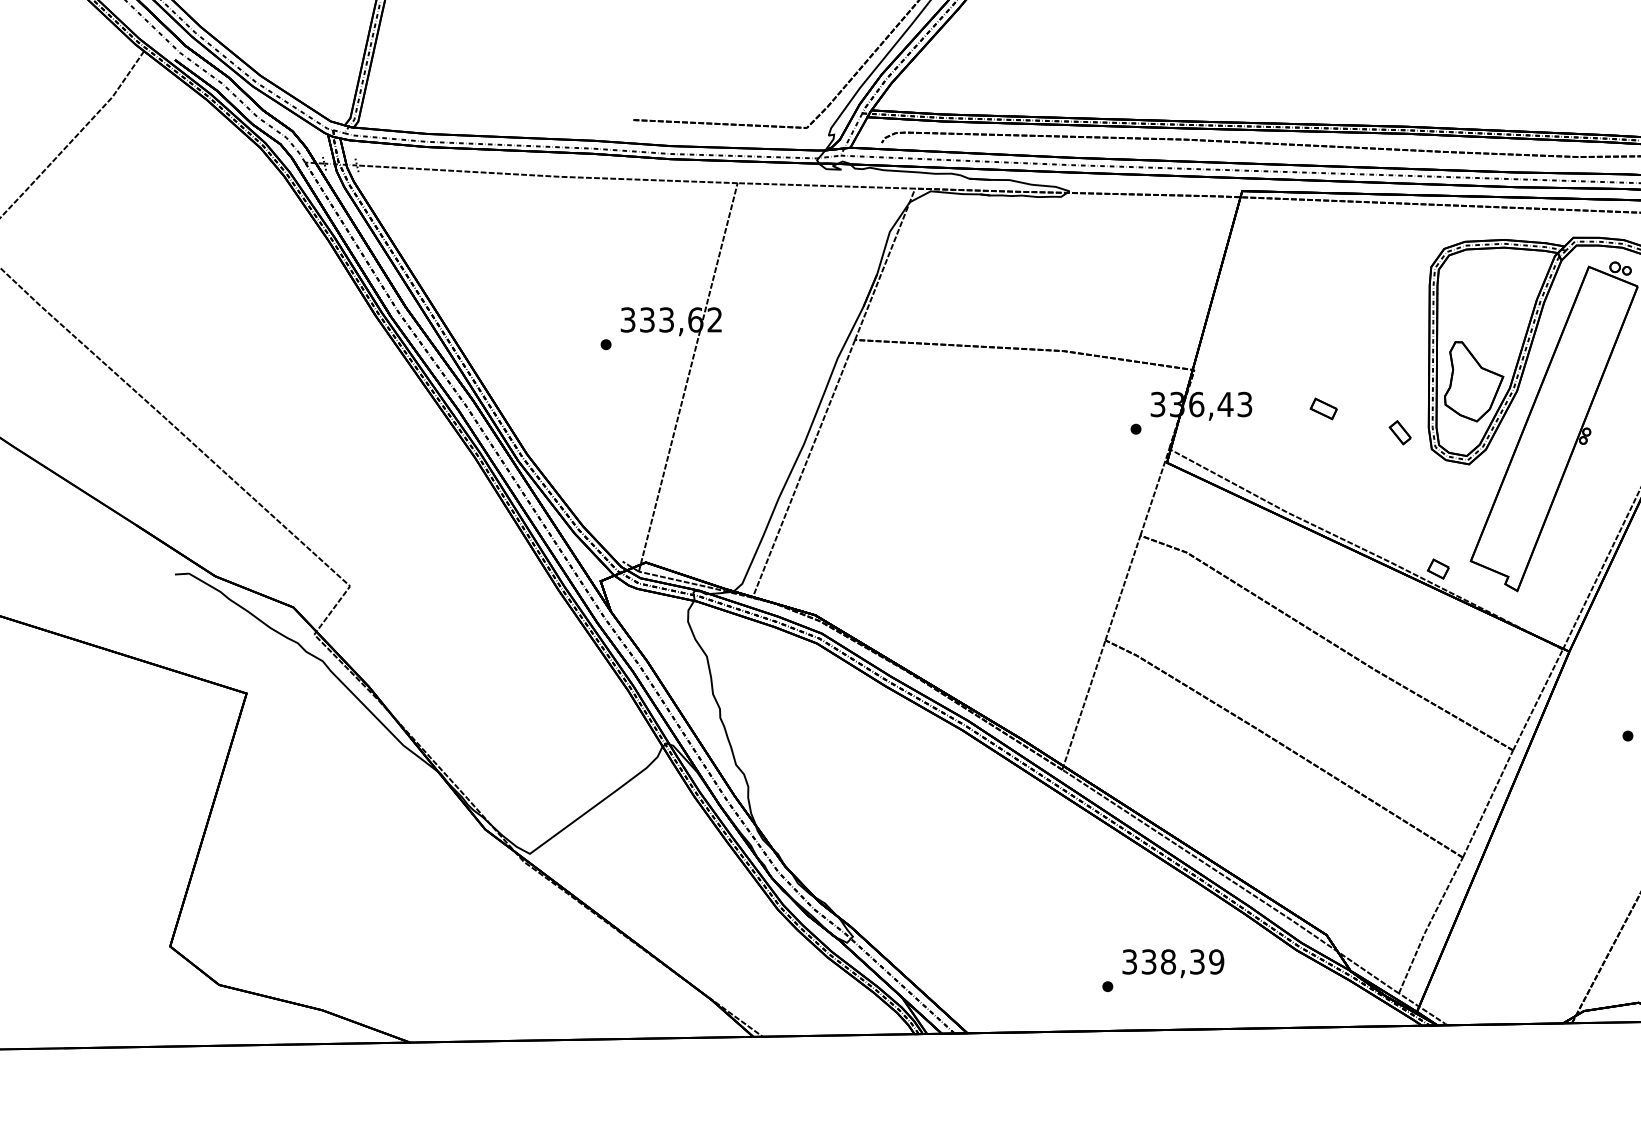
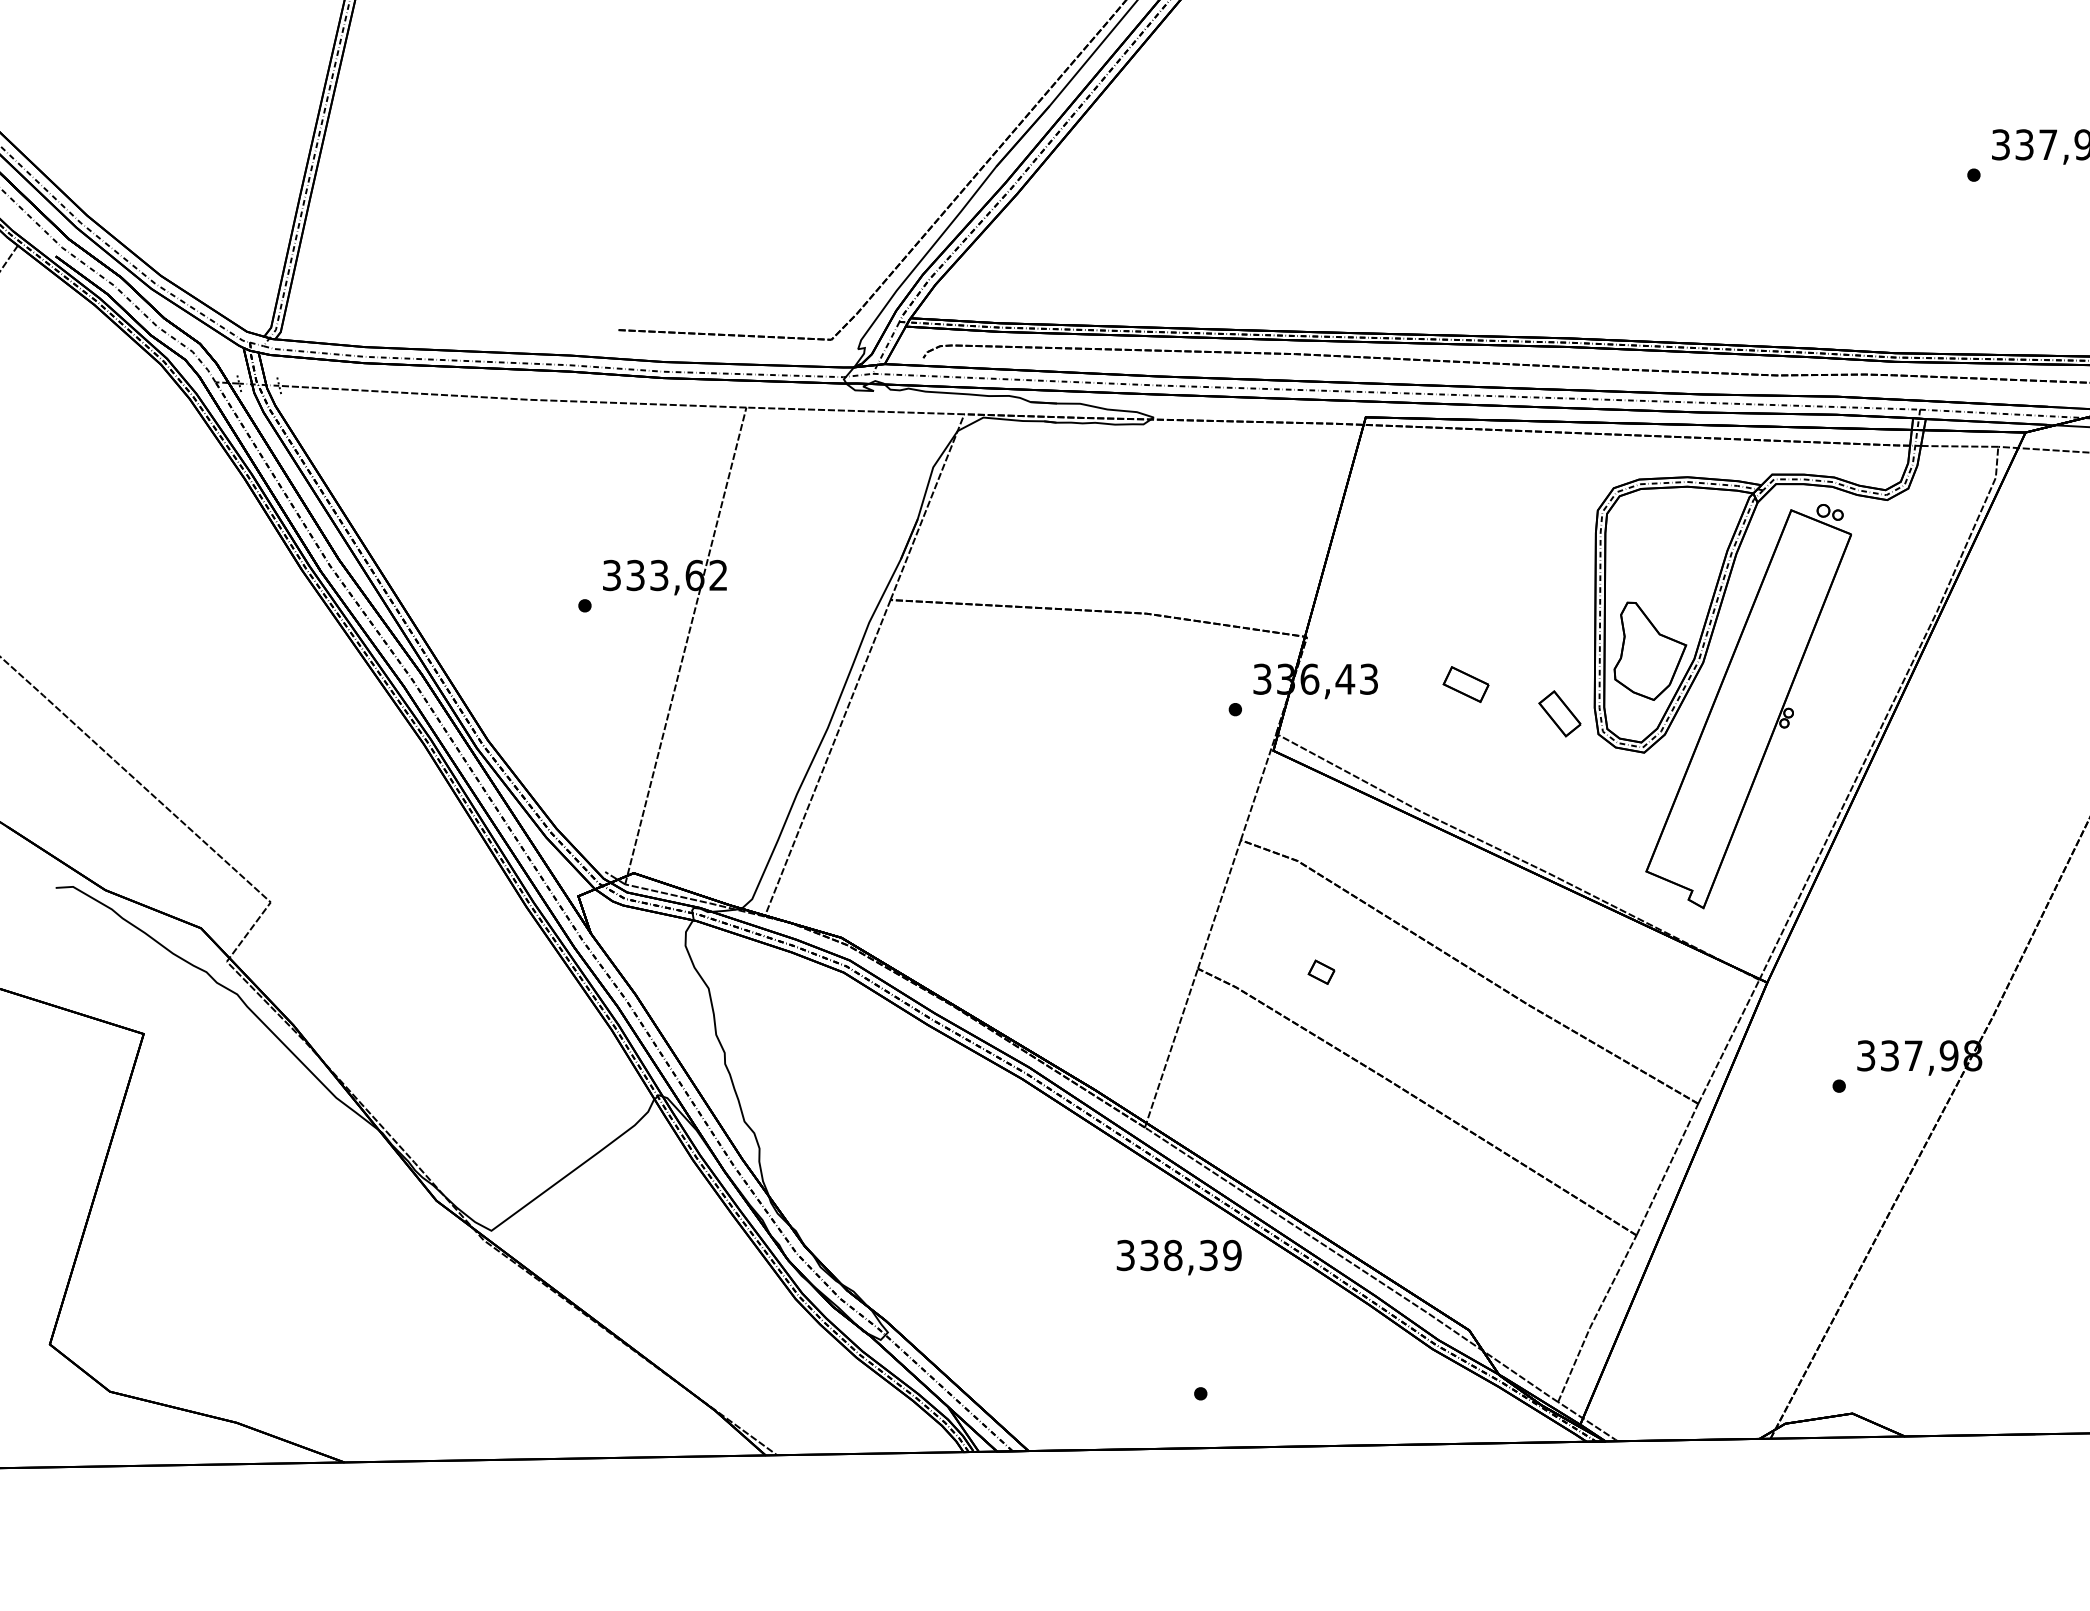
part: (1323, 408) -> (1465, 684), size x1.4
part: (1400, 432) -> (1559, 713), size x1.6
part: (1438, 568) -> (1321, 971), moved
text: (1172, 963) -> (1178, 1257), moved

